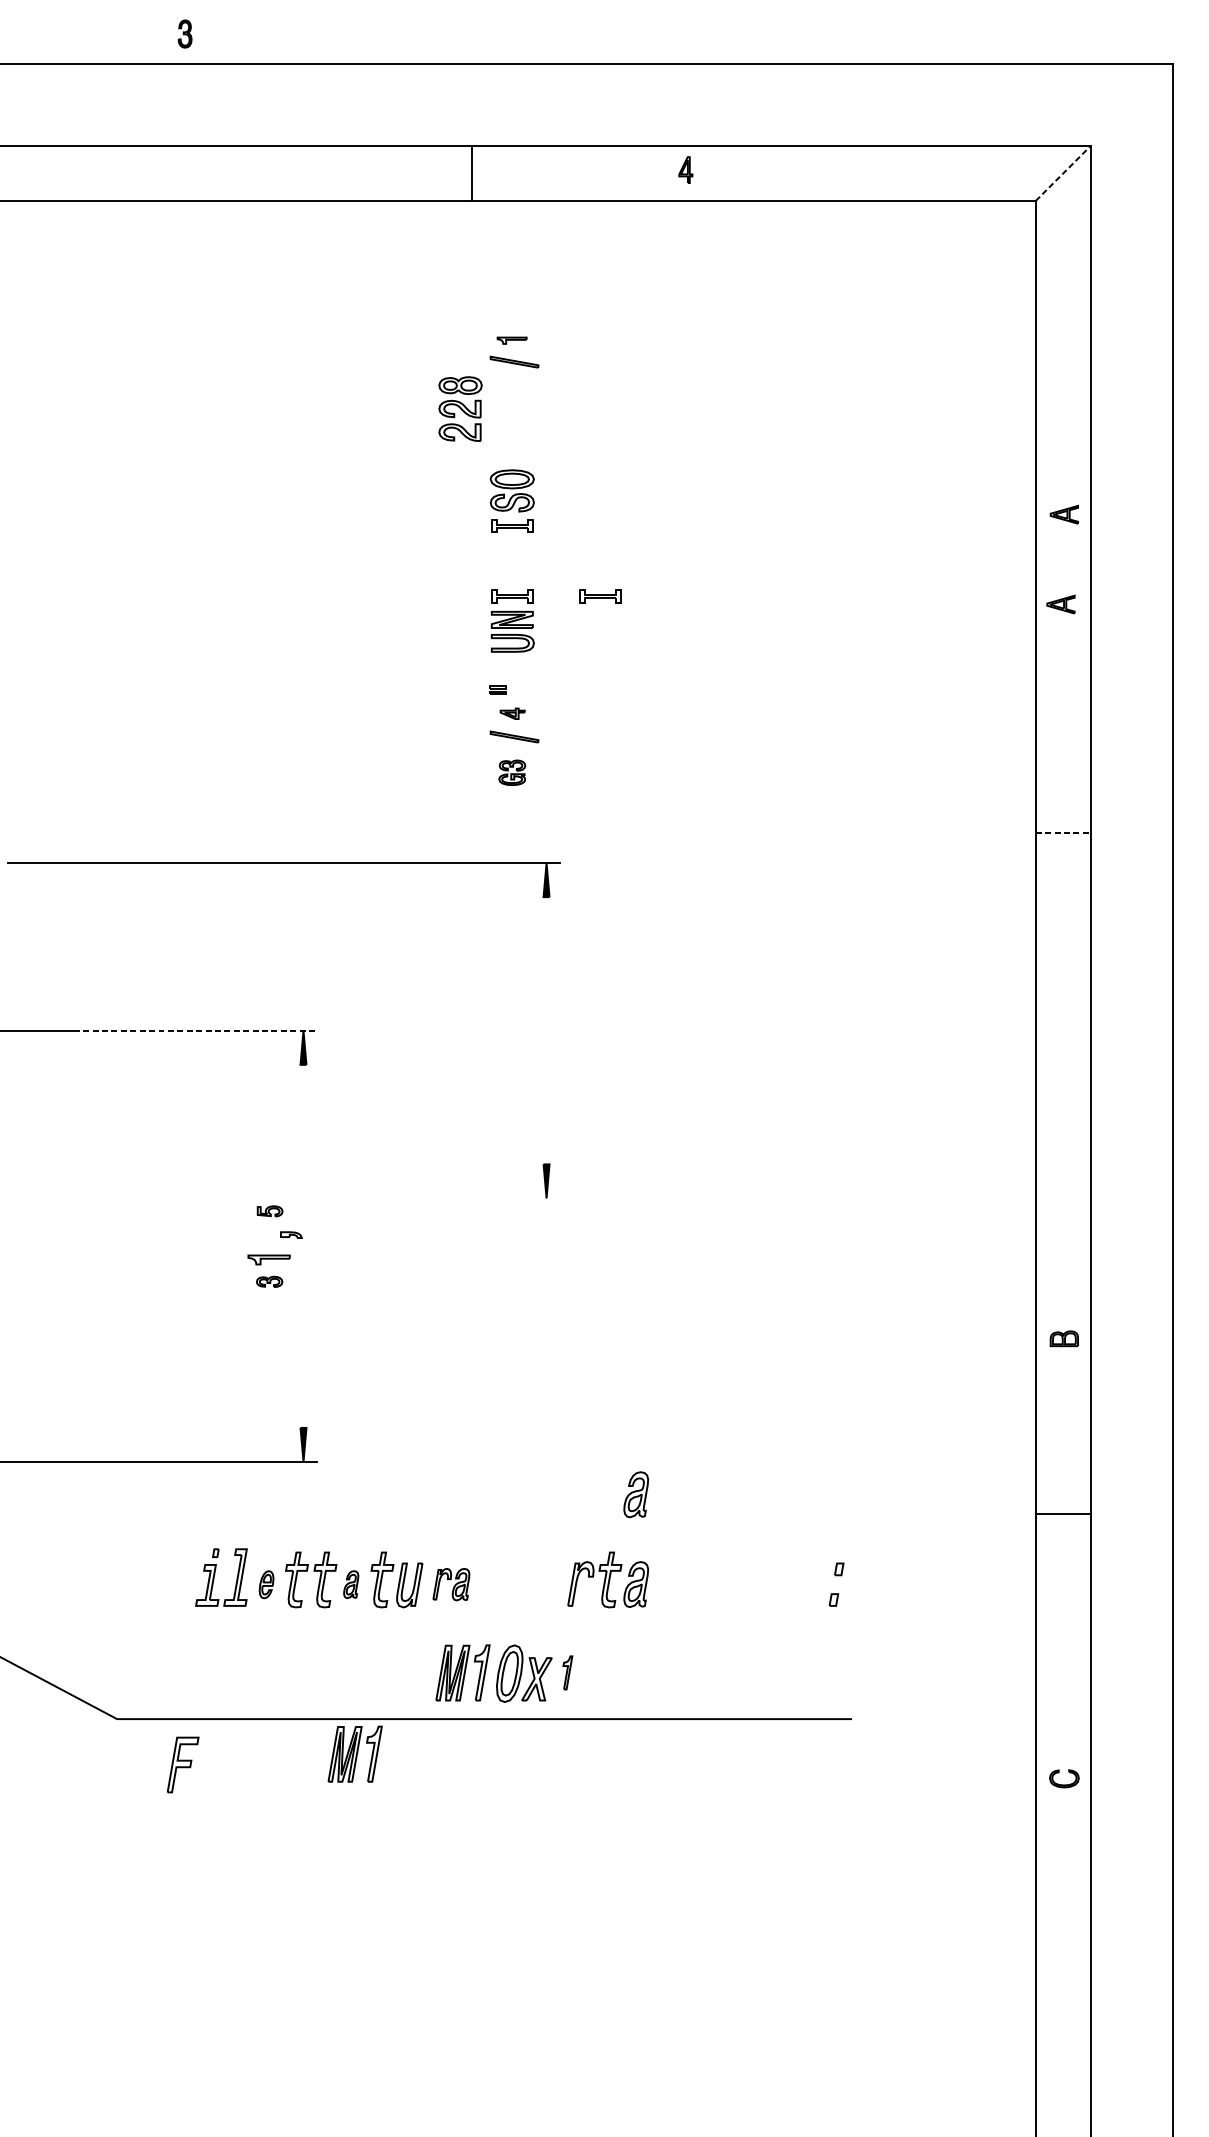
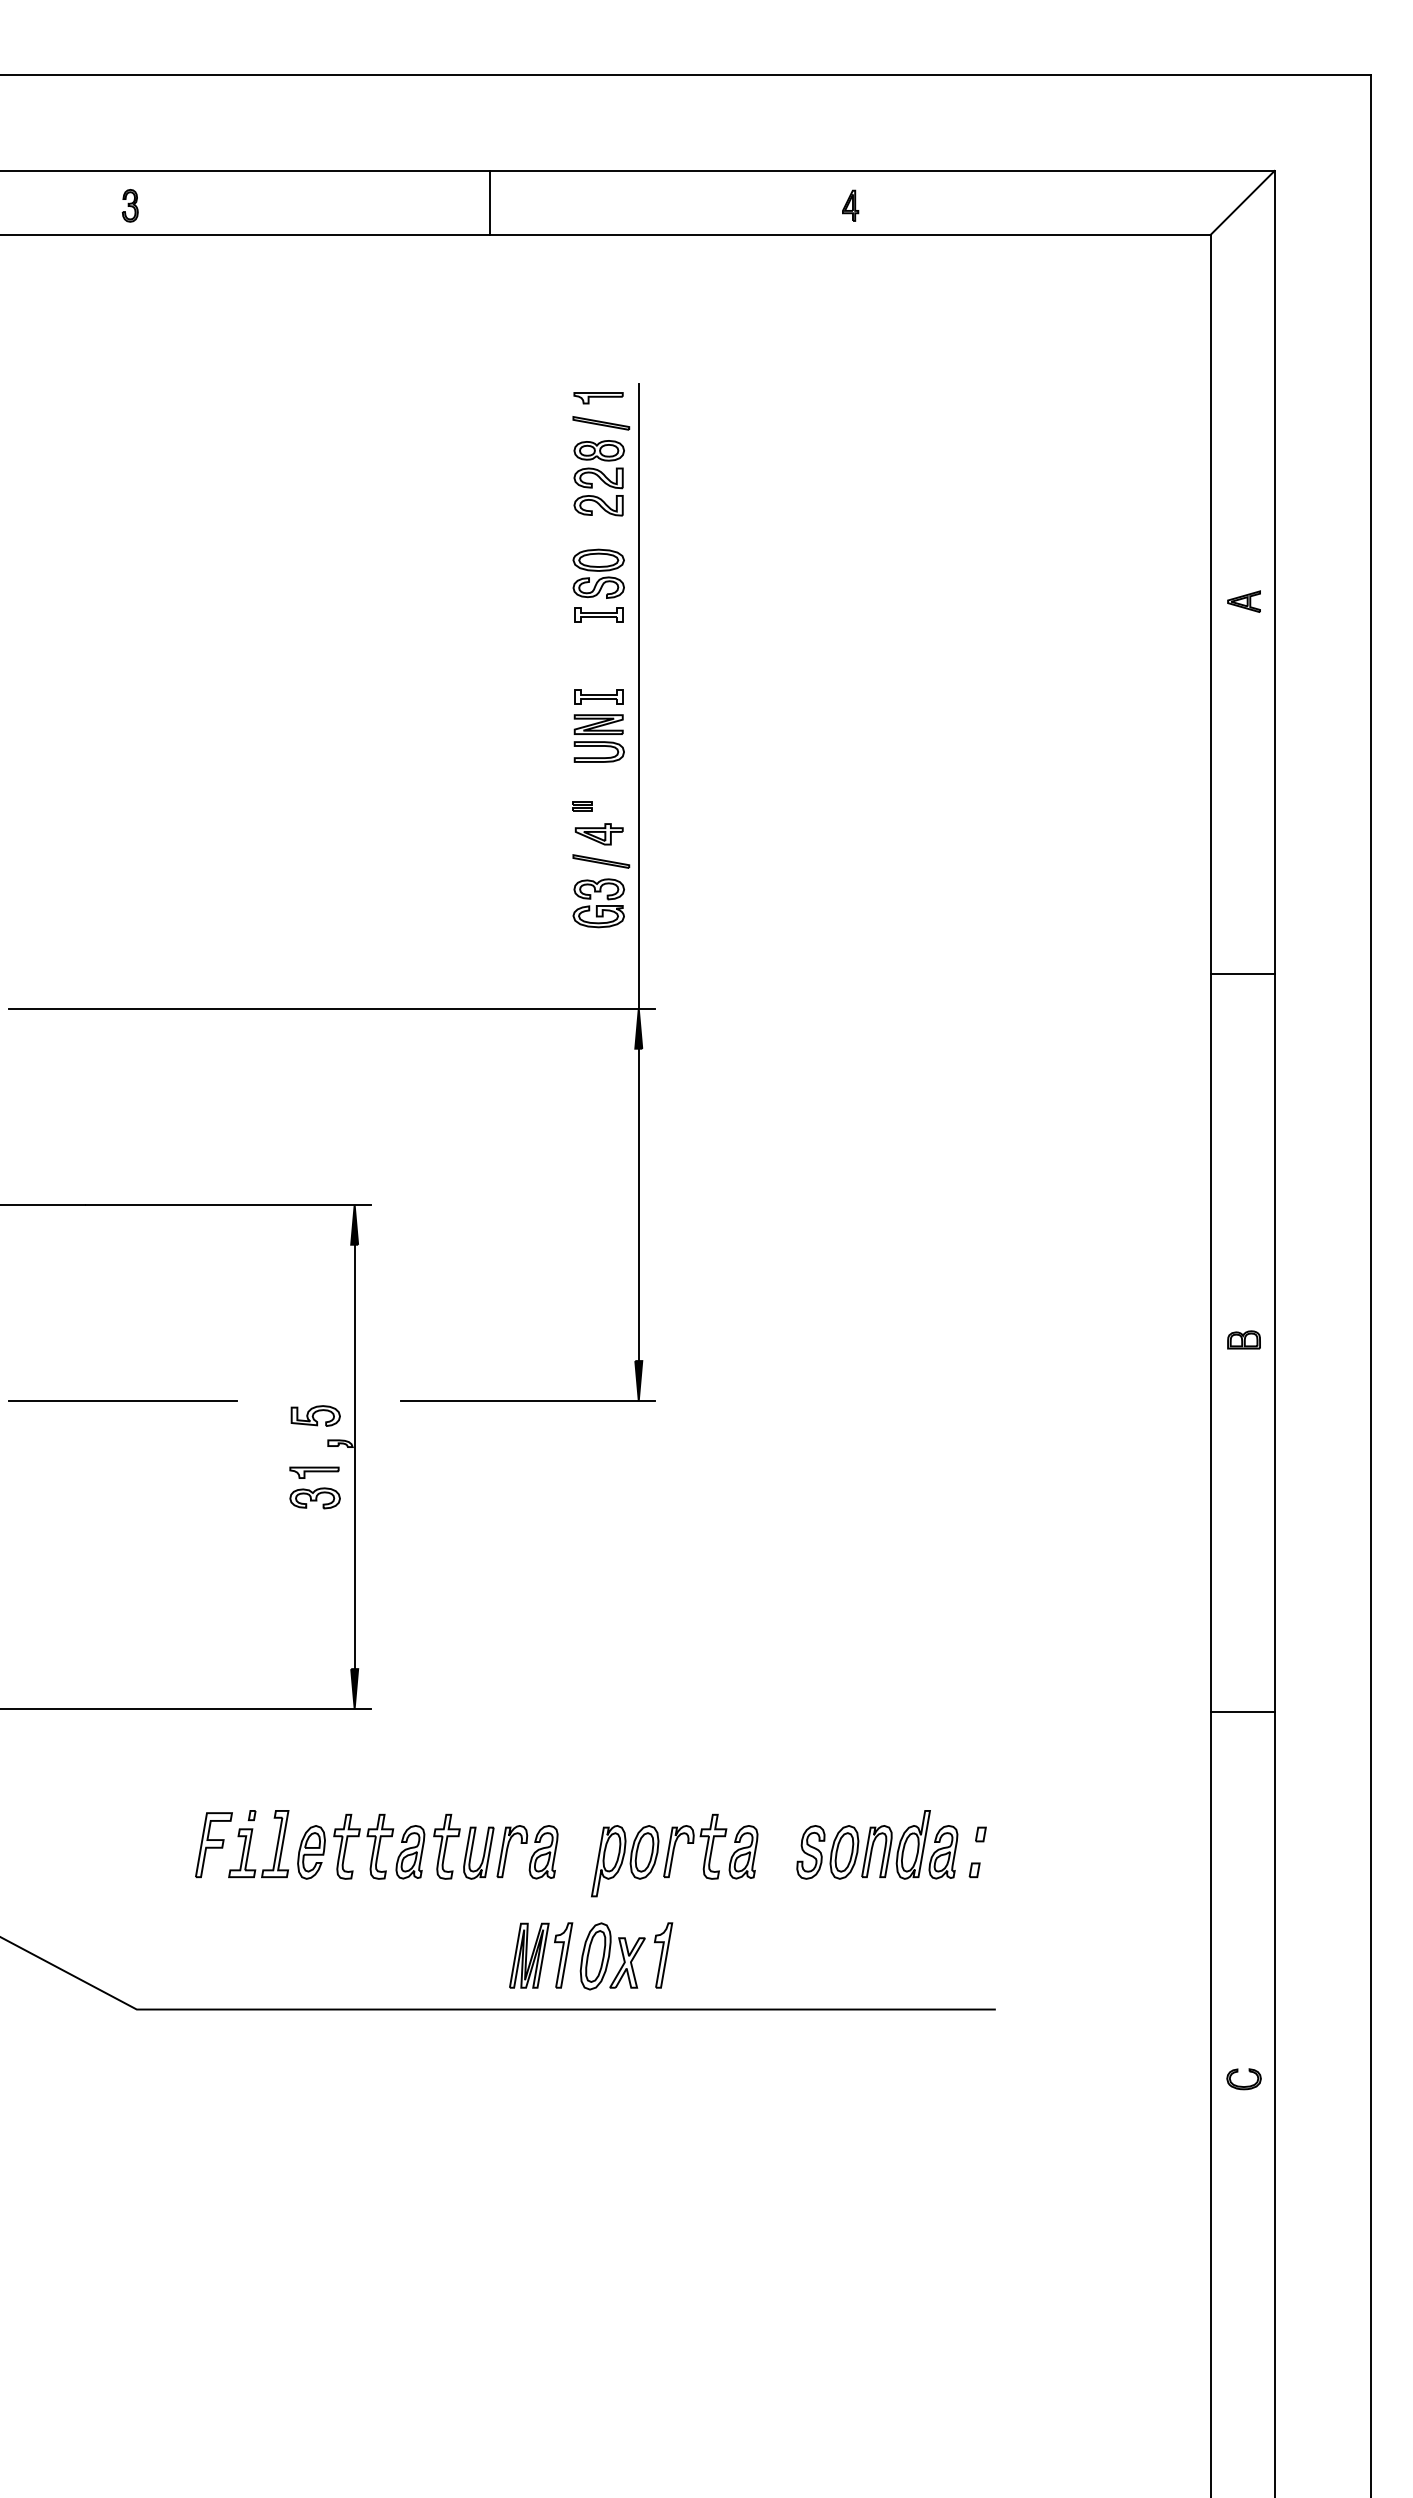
part: (184, 33) -> (129, 205), moved
part: (685, 169) -> (850, 205), moved
line: (471, 173) -> (490, 202), moved
line: (1063, 173) -> (1242, 202), dashed -> solid
part: (512, 340) -> (598, 398), size x1.43
part: (459, 409) -> (598, 478), moved
line: (546, 594) -> (638, 695), added
part: (600, 595) -> (701, 696), removed
part: (1060, 604) -> (1239, 706), removed
part: (512, 713) -> (598, 834), size x1.67
part: (512, 772) -> (598, 903), size x1.67
line: (1063, 832) -> (1243, 973), dashed -> solid
line: (195, 1030) -> (228, 1204), dashed -> solid
line: (546, 1030) -> (638, 1204), added
line: (104, 1198) -> (122, 1400), added
line: (451, 1198) -> (527, 1400), added
part: (269, 1210) -> (315, 1415), size x1.67
line: (303, 1246) -> (354, 1456), added
part: (269, 1281) -> (314, 1498), size x1.67
part: (1063, 1338) -> (1243, 1339), moved
part: (636, 1494) -> (743, 1747), removed
line: (1063, 1513) -> (1242, 1712), moved
part: (750, 1577) -> (877, 1844), added
part: (266, 1584) -> (311, 1852), size x1.67
part: (351, 1584) -> (410, 1852), size x1.67
part: (451, 1584) -> (527, 1852), size x1.43
part: (535, 1592) -> (625, 1861), added
part: (567, 1672) -> (663, 1955), size x1.67
part: (355, 1754) -> (415, 2050), removed
part: (182, 1765) -> (213, 1845), moved

